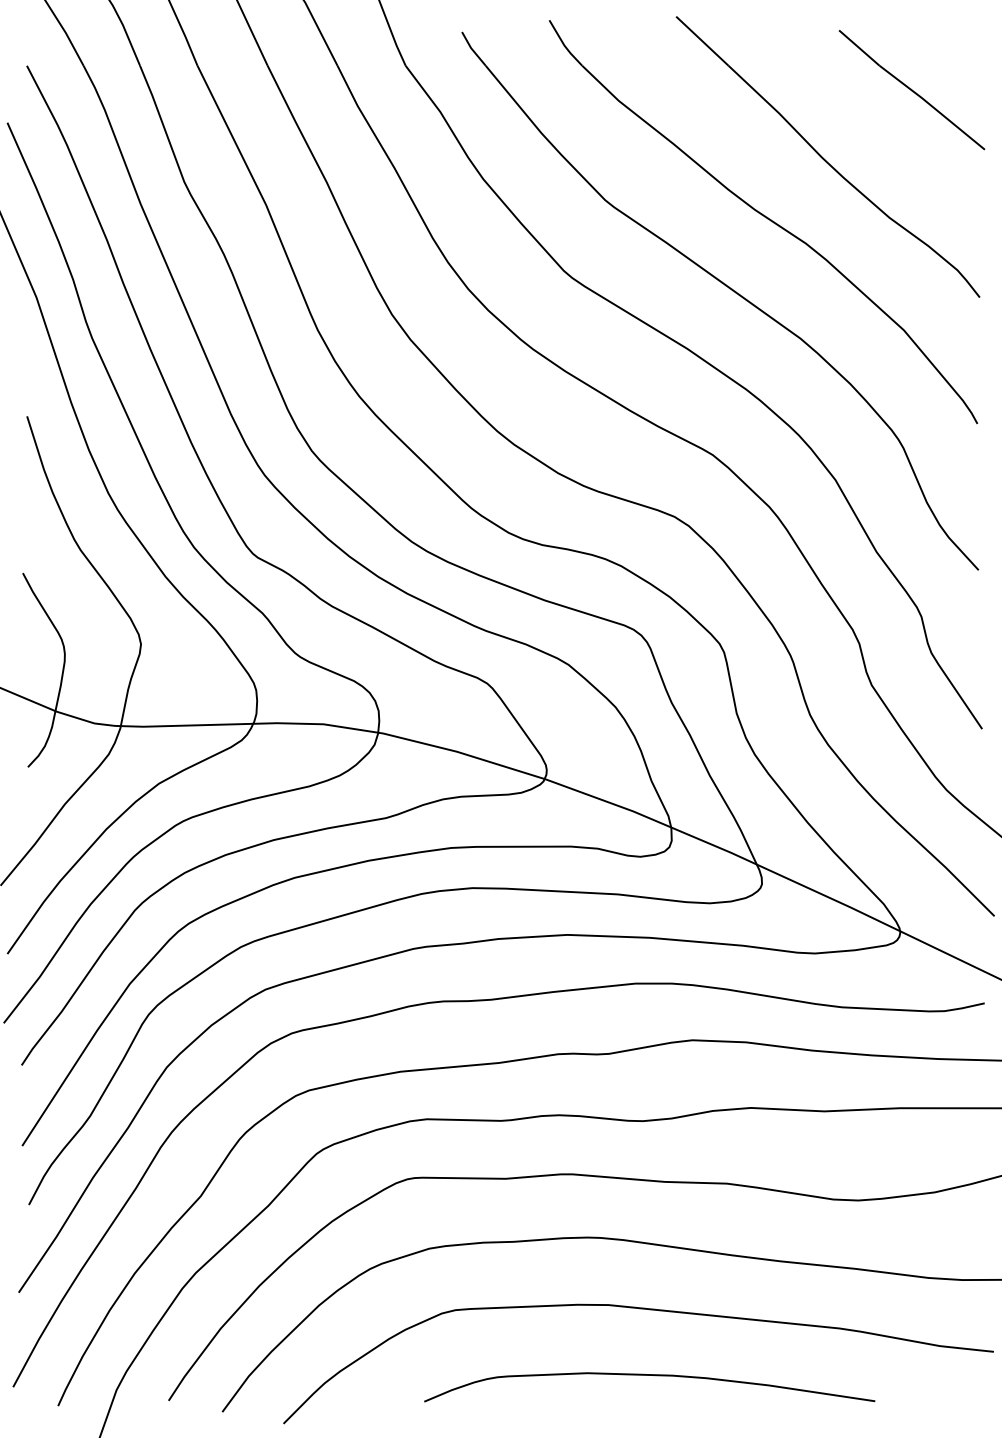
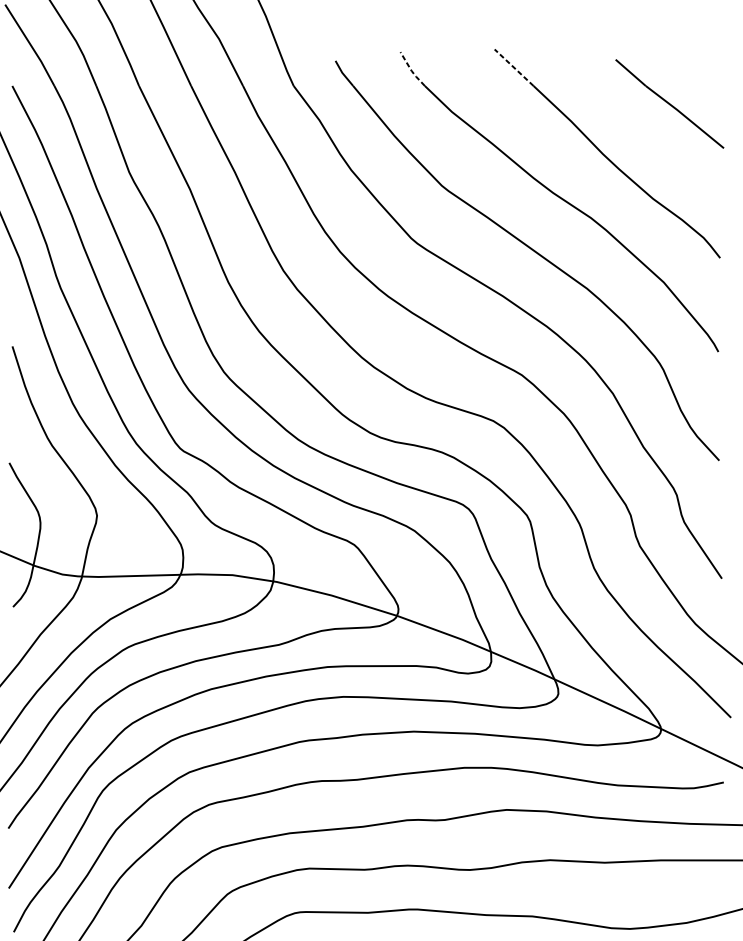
line: (702, 41) -> (514, 67), solid -> dashed
line: (564, 45) -> (411, 70), solid -> dashed

